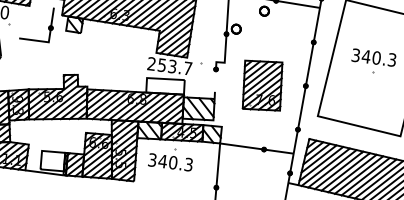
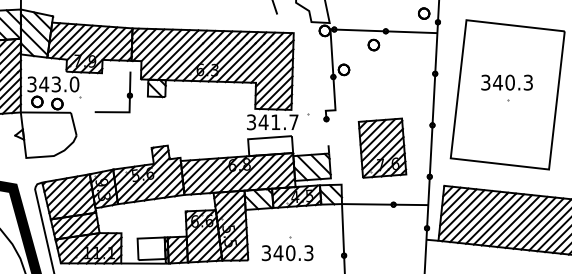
text: (161, 65) -> (263, 122), 253.7 -> 341.7
part: (262, 85) -> (382, 147), moved
part: (171, 158) -> (287, 248), moved

